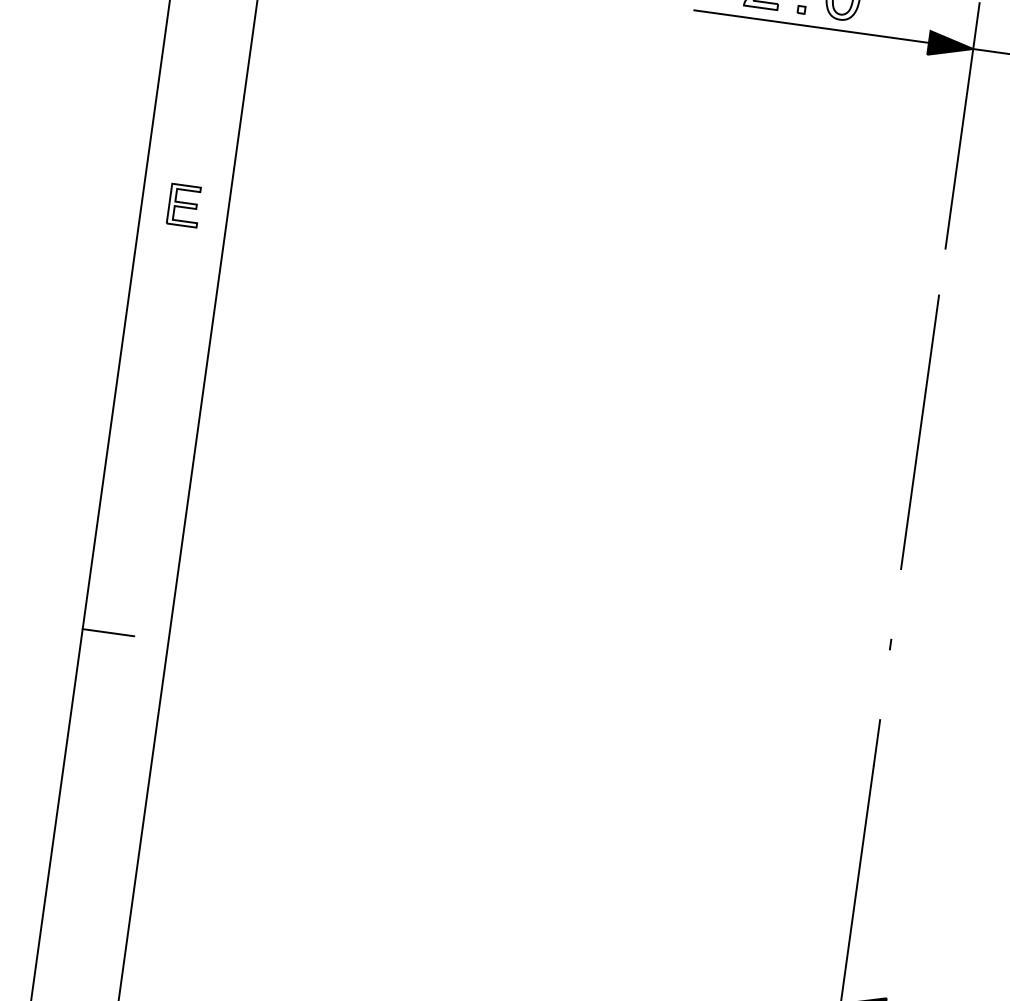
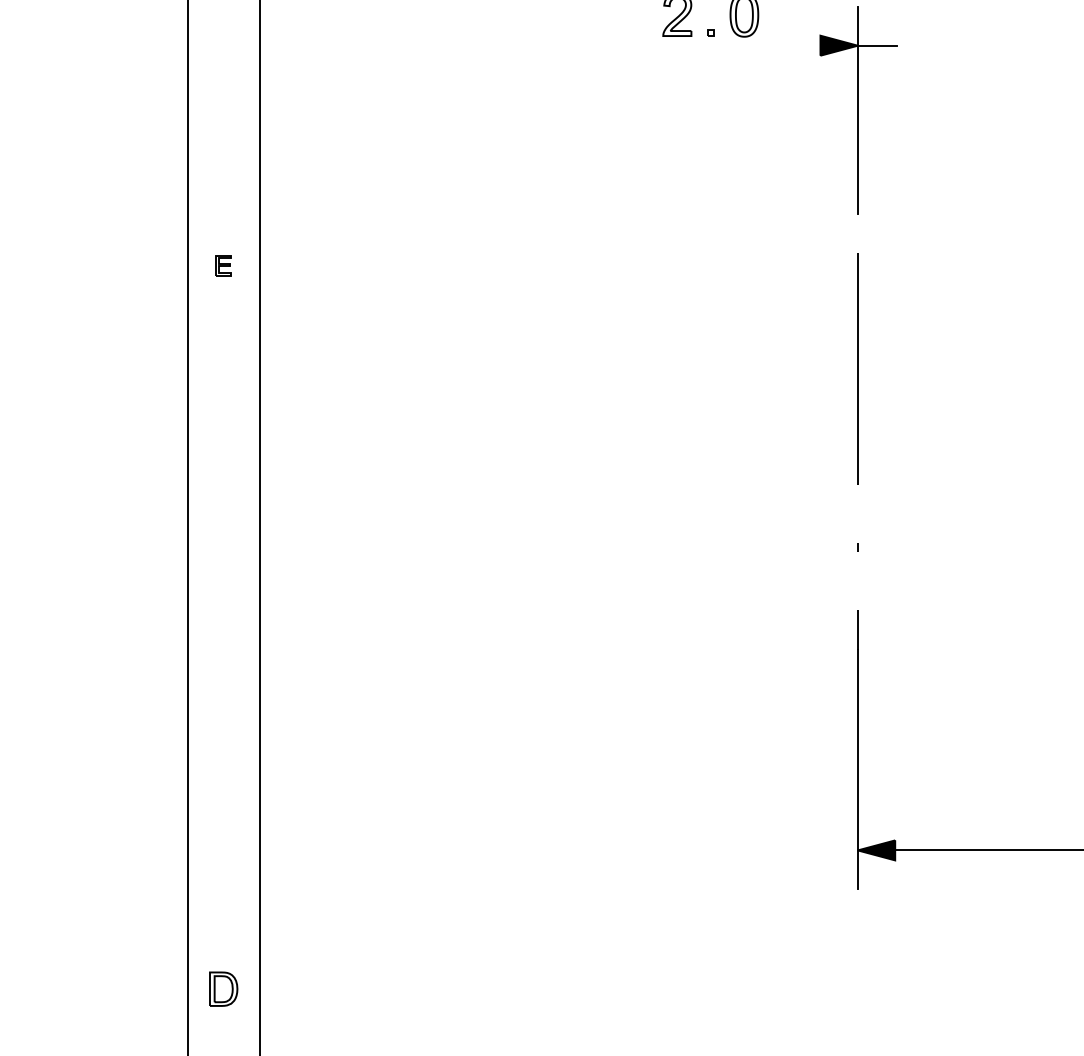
line: (811, 26) -> (721, 45), removed
part: (184, 205) -> (223, 265), size x0.6
line: (108, 632) -> (209, 627), removed

